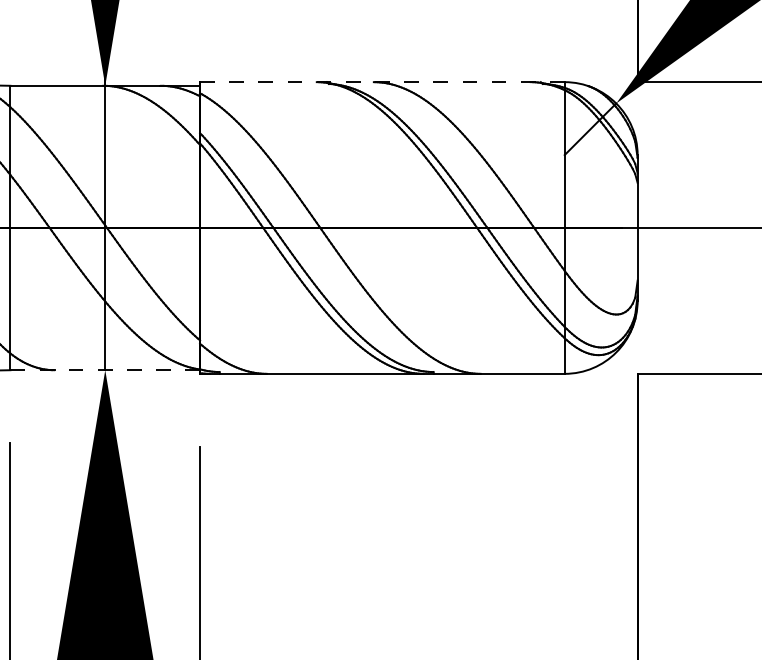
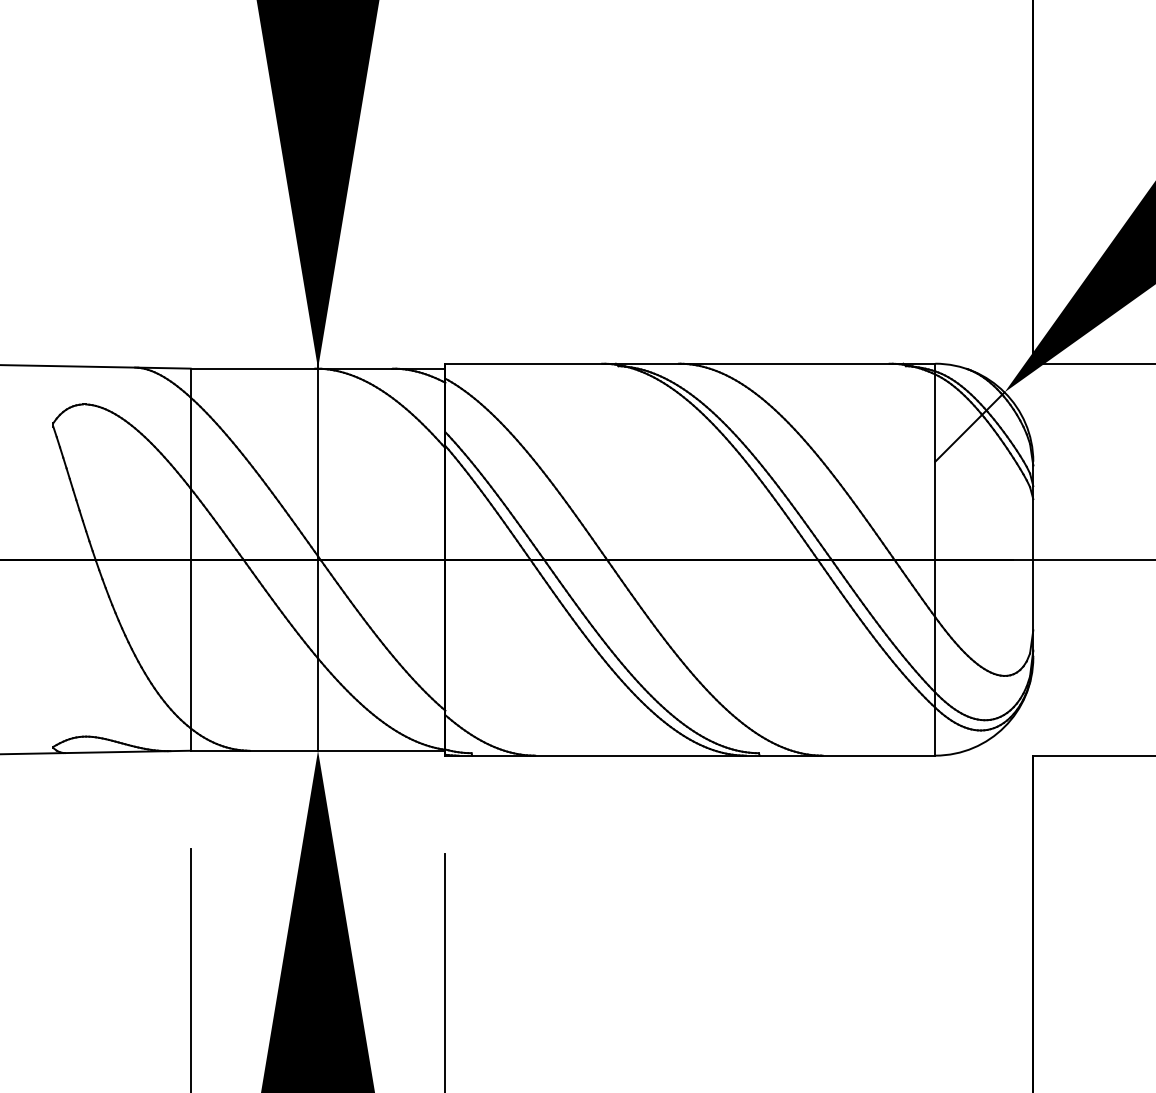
line: (382, 81) -> (690, 363), dashed -> solid
line: (105, 370) -> (318, 750), dashed -> solid

